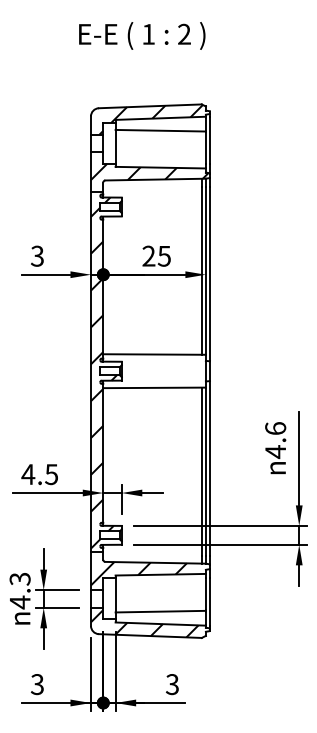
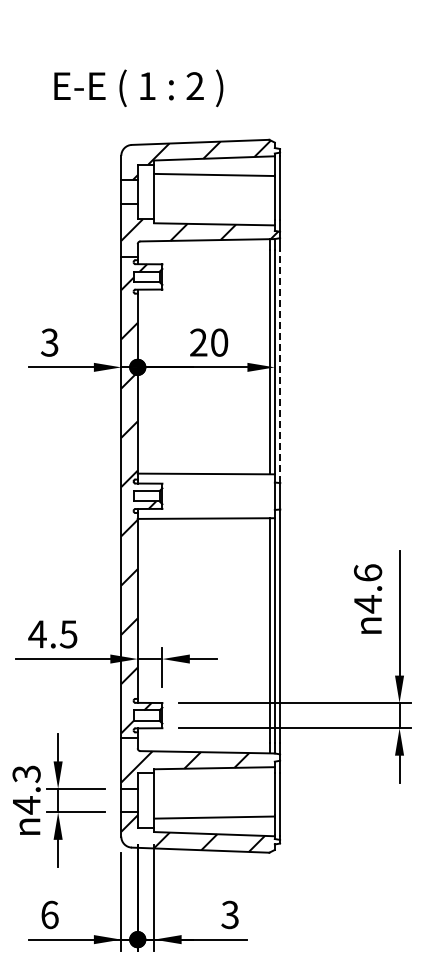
text: (142, 36) -> (138, 88), moved
text: (164, 256) -> (219, 342), 25 -> 20
line: (210, 274) -> (280, 366), solid -> dashed
text: (37, 684) -> (49, 914), 3 -> 6

